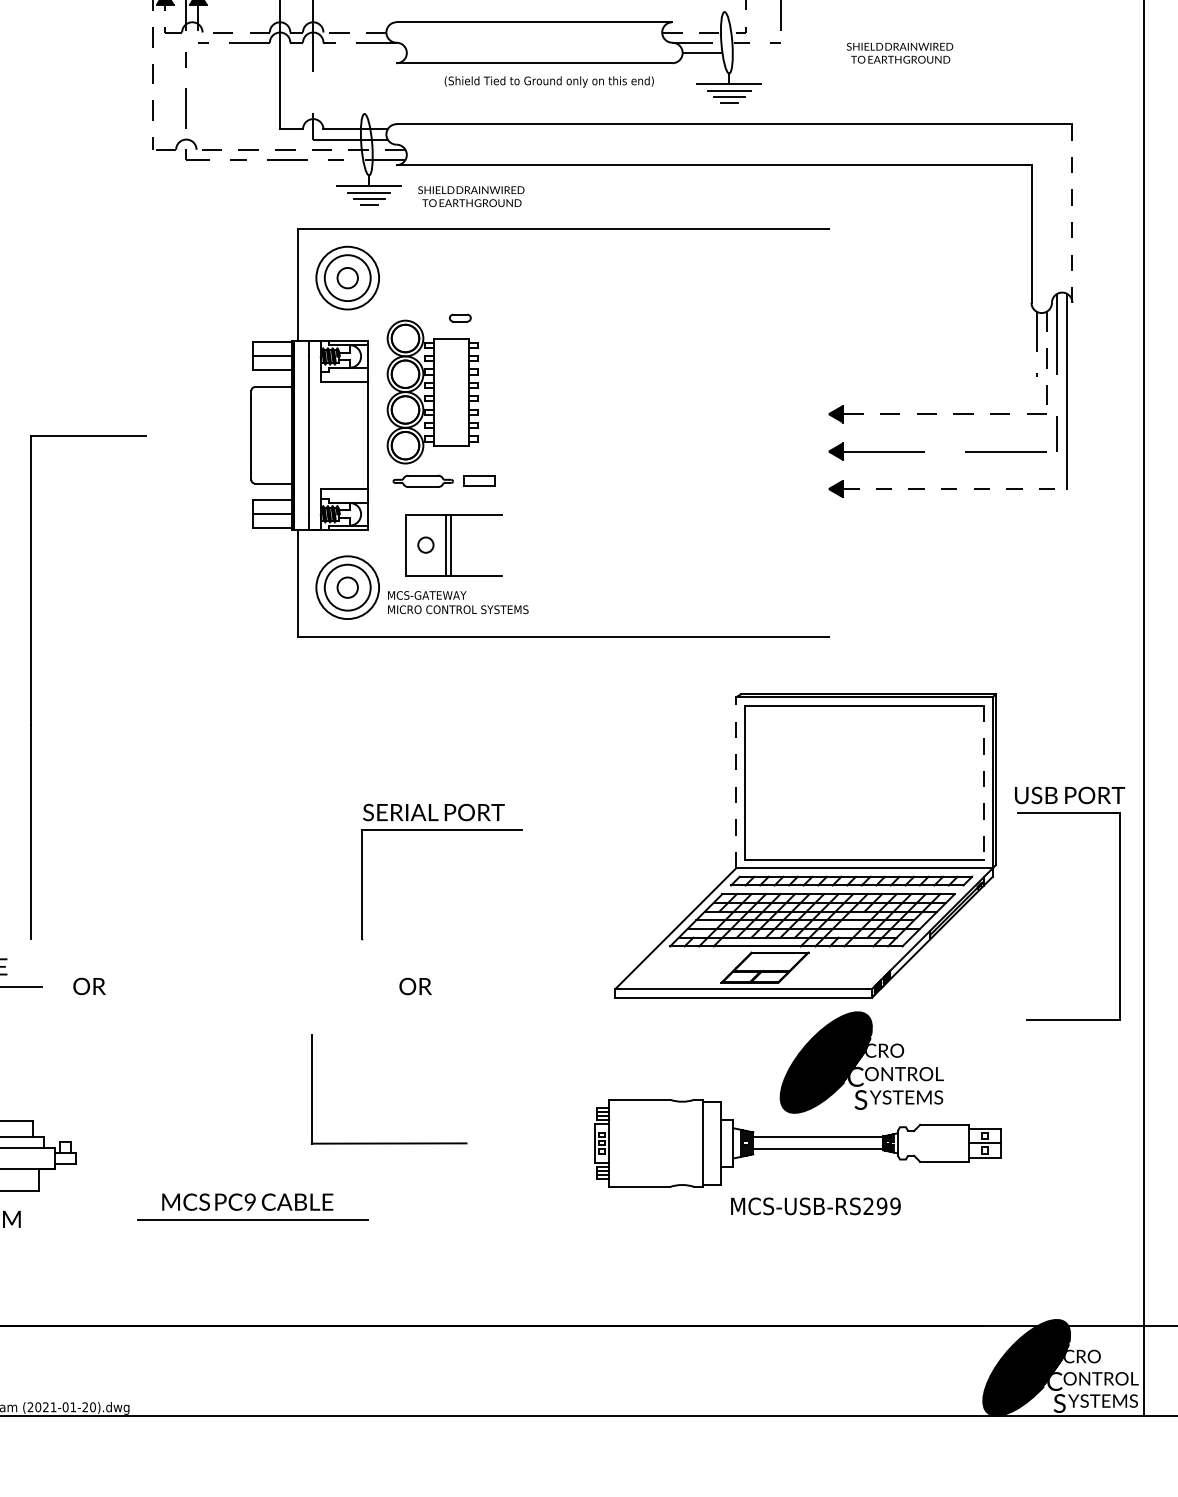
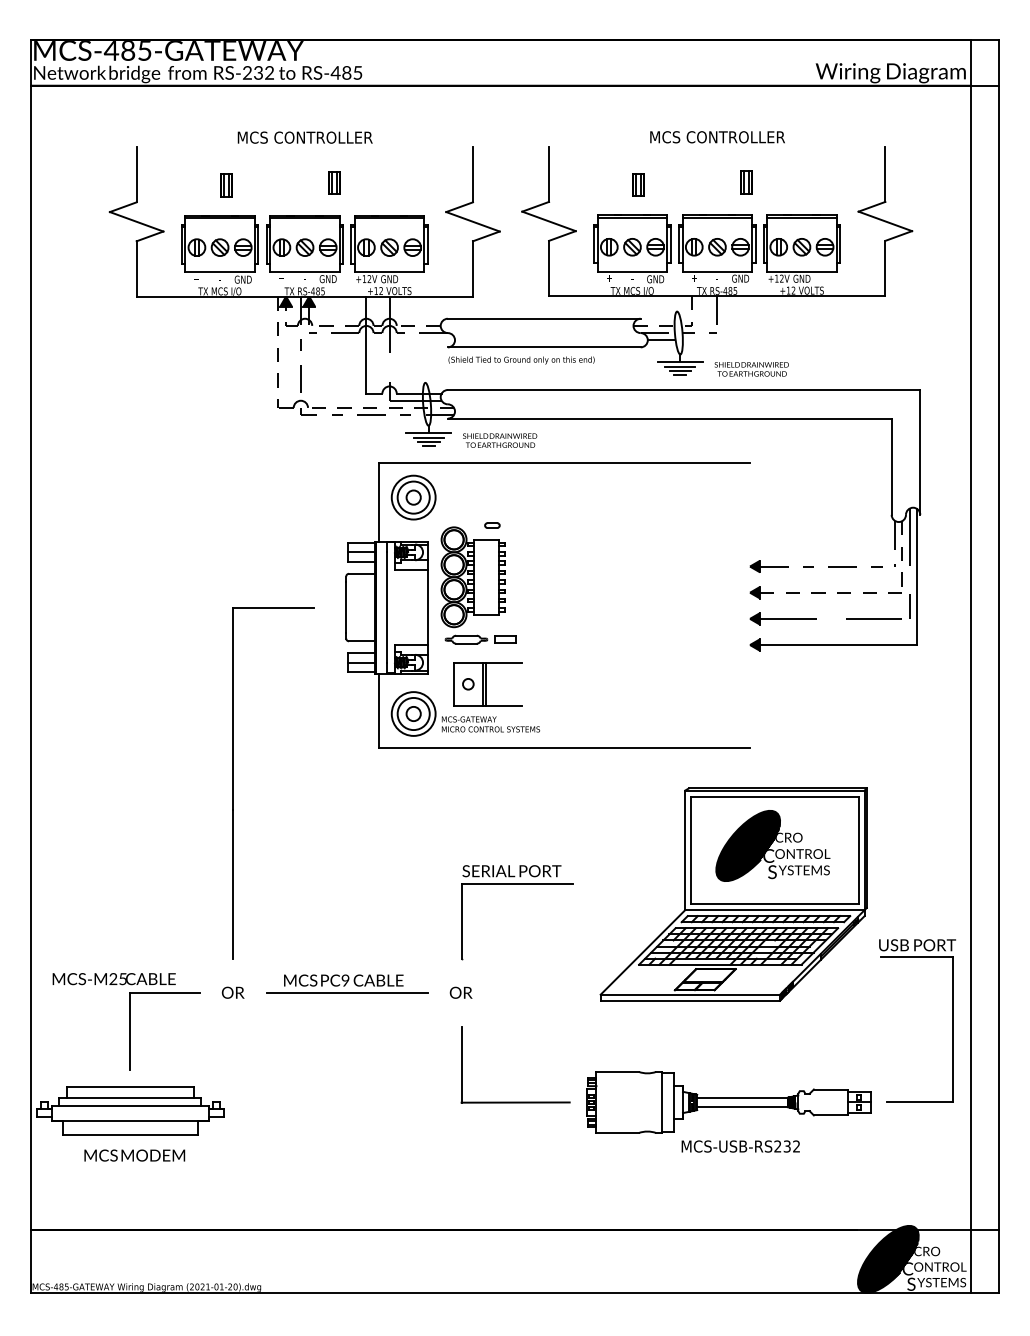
text: (899, 53) -> (751, 369), moved
text: (549, 81) -> (521, 360), moved
line: (1072, 213) -> (920, 452), dashed -> solid
part: (922, 376) -> (815, 566), added
line: (955, 489) -> (838, 645), dashed -> solid
part: (31, 687) -> (233, 783), moved
line: (736, 782) -> (685, 850), dashed -> solid
line: (984, 782) -> (858, 850), dashed -> solid
part: (441, 831) -> (517, 884), moved
part: (1119, 903) -> (952, 1020), moved
part: (861, 1061) -> (772, 845), moved
part: (388, 1141) -> (515, 1101), moved
part: (253, 1206) -> (347, 983), moved
text: (888, 1206) -> (791, 1146), MCS-USB-RS299 -> MCS-USB-RS232

